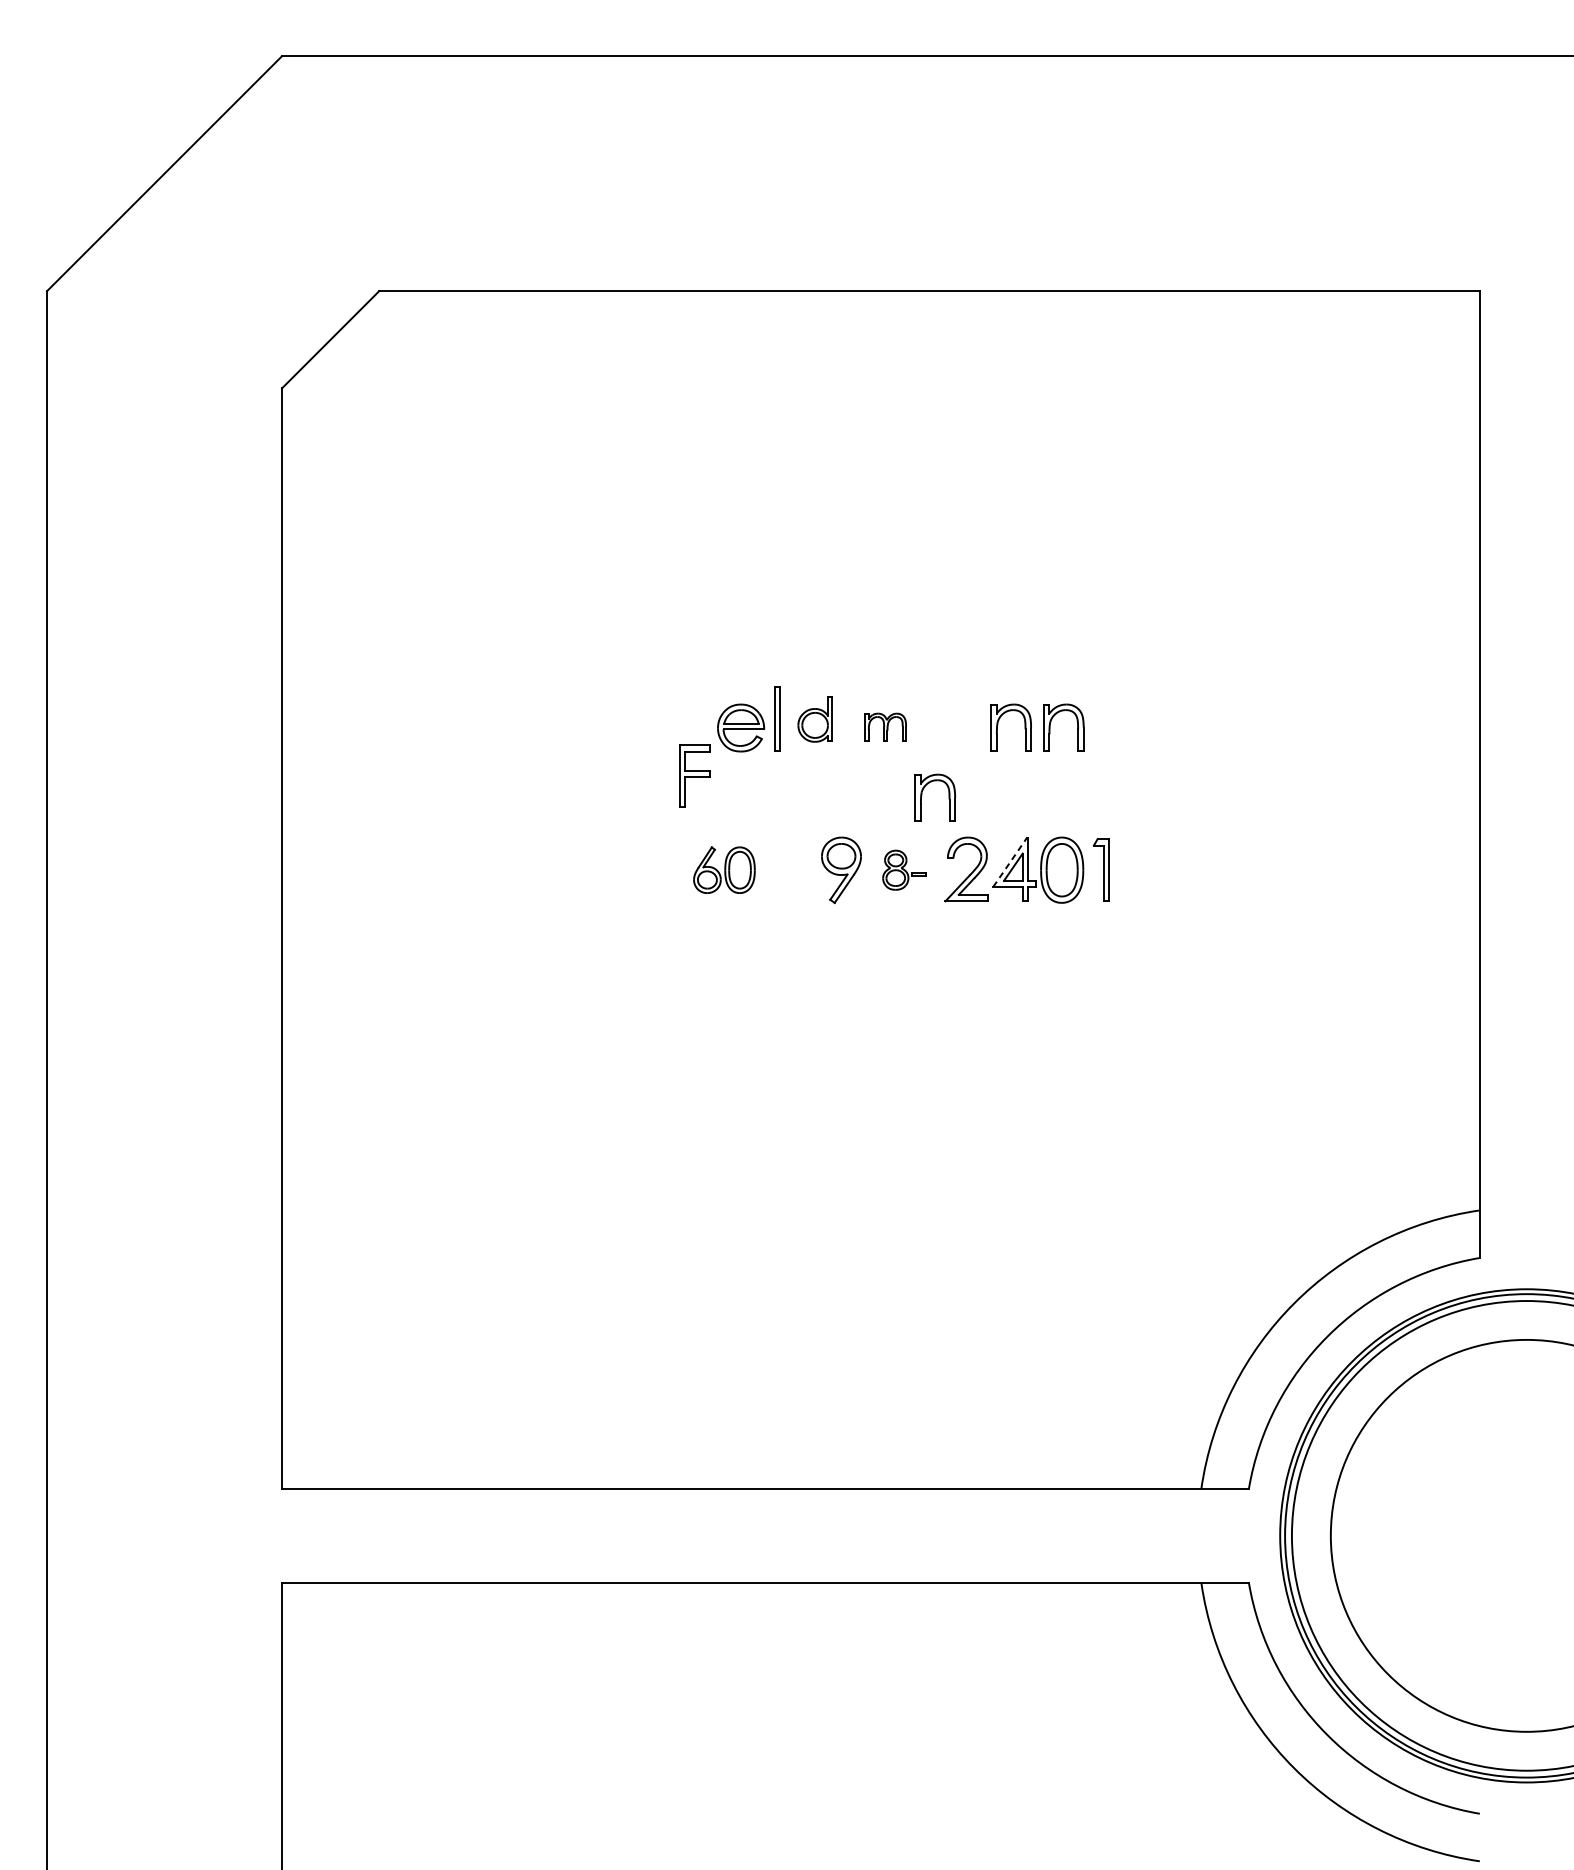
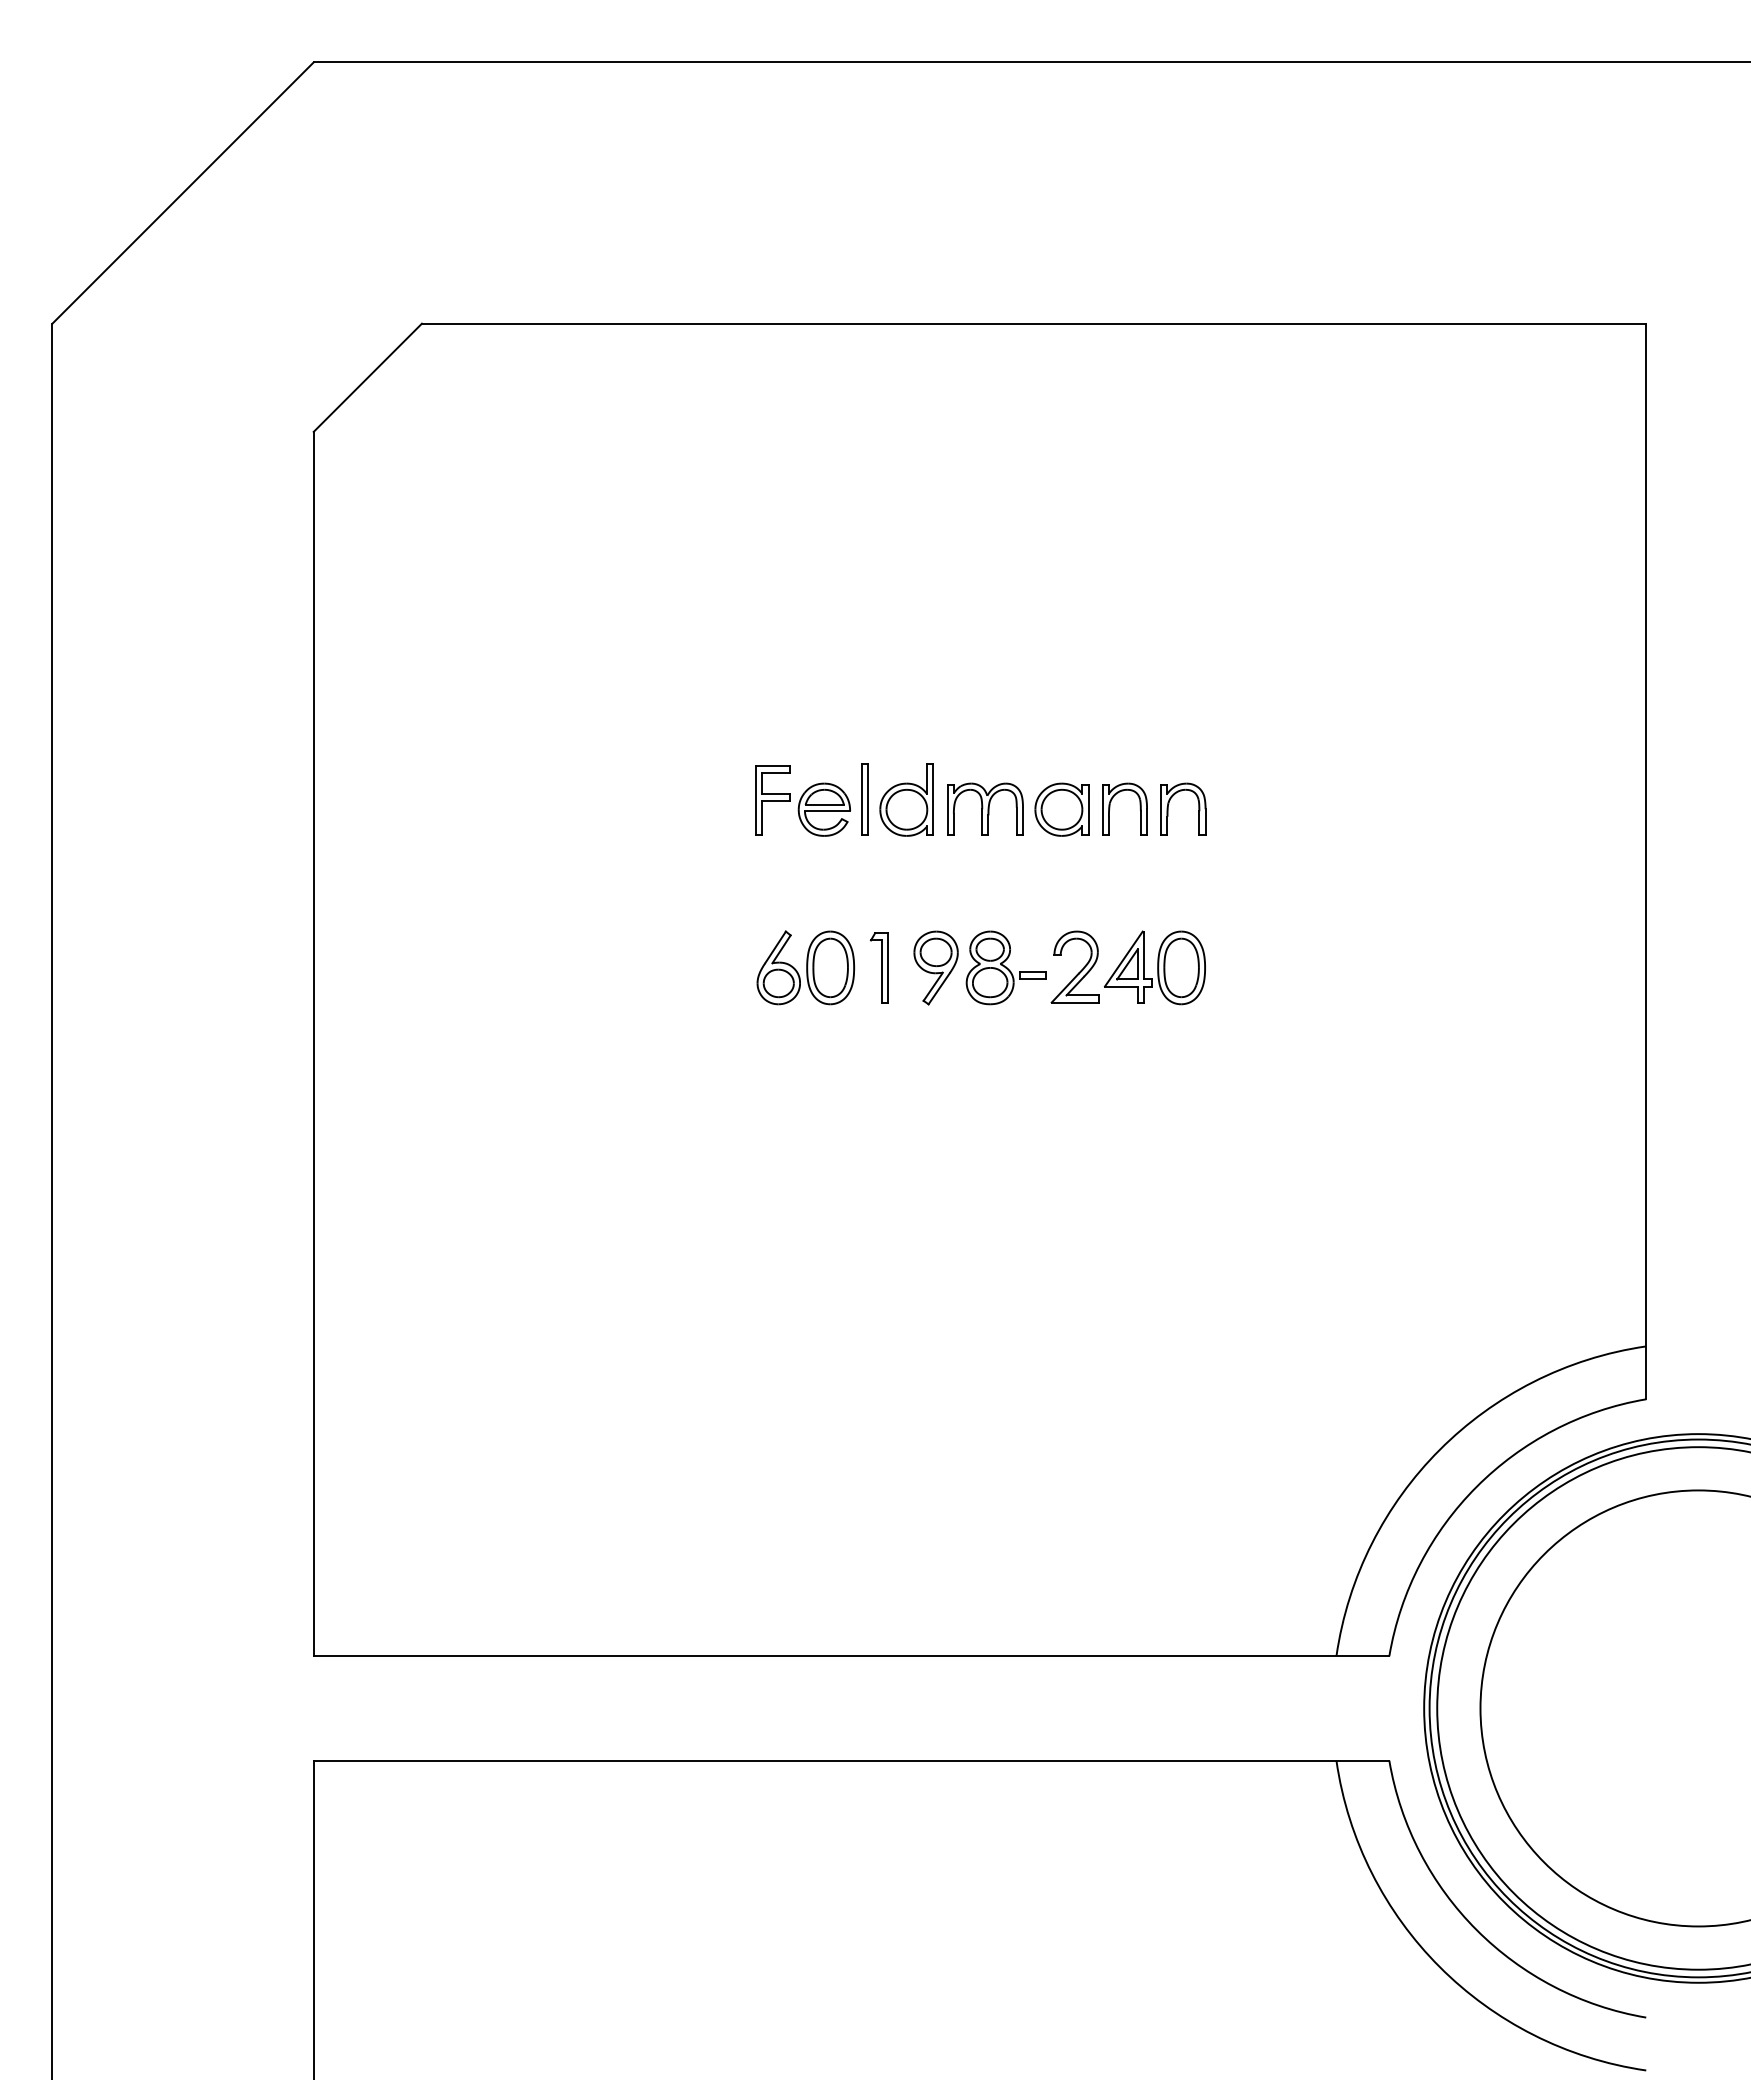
part: (814, 718) -> (906, 799), size x1.43
part: (885, 726) -> (985, 808), size x1.67
part: (954, 727) -> (1061, 809), added
part: (694, 776) -> (772, 800), moved
part: (922, 793) -> (1026, 882), removed
line: (1010, 861) -> (1124, 958), dashed -> solid
part: (724, 869) -> (805, 967), size x1.43
part: (903, 869) -> (1005, 967), size x1.67
part: (1101, 869) -> (879, 967), moved

